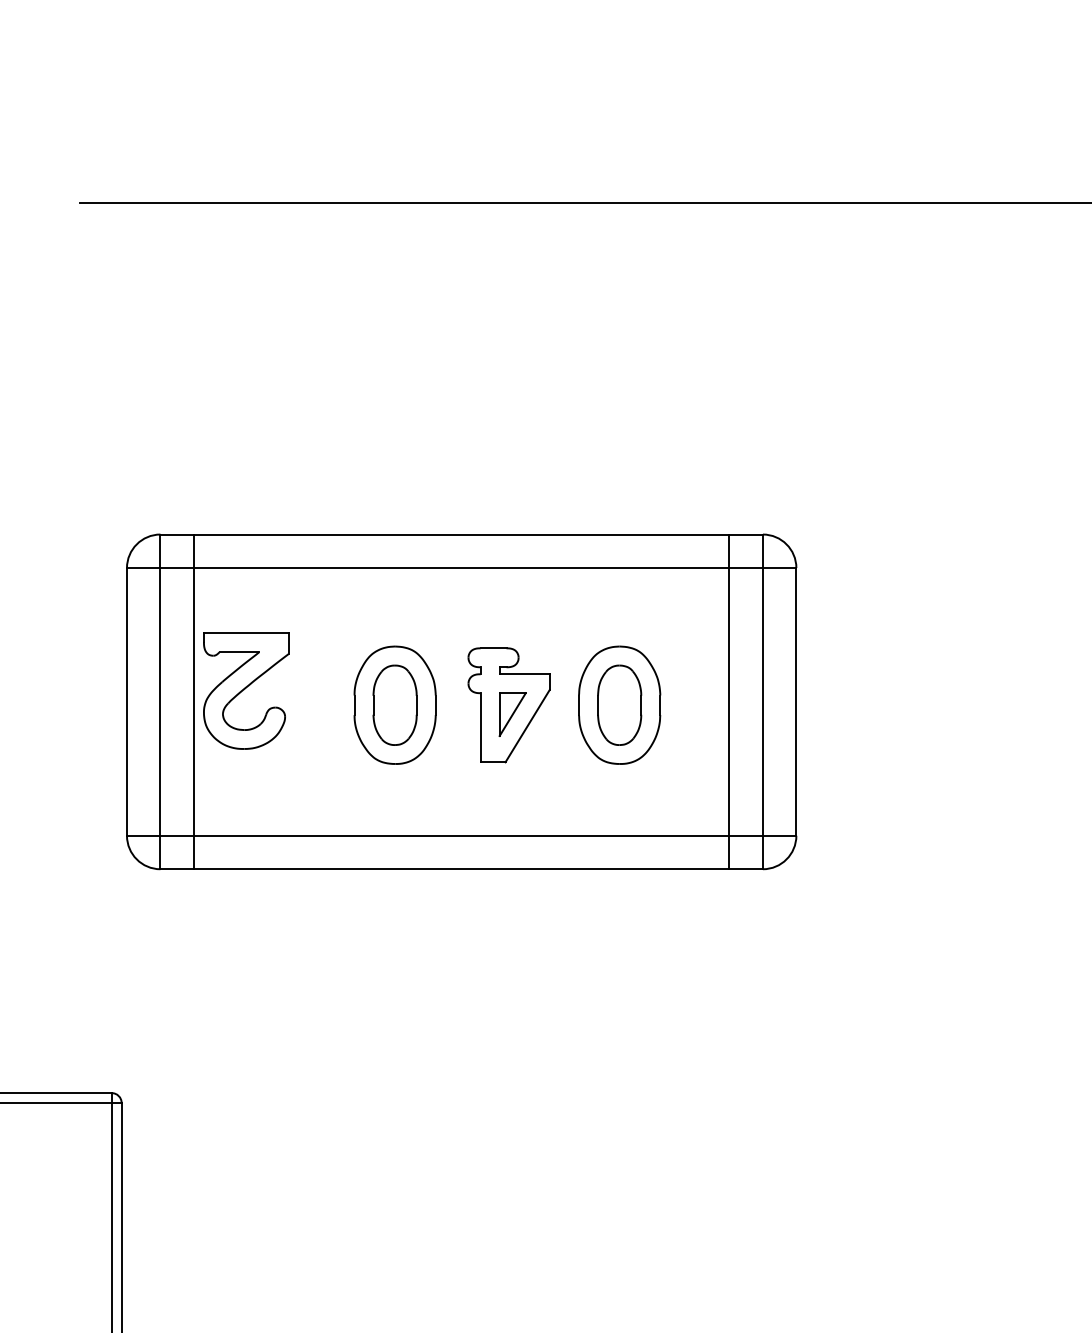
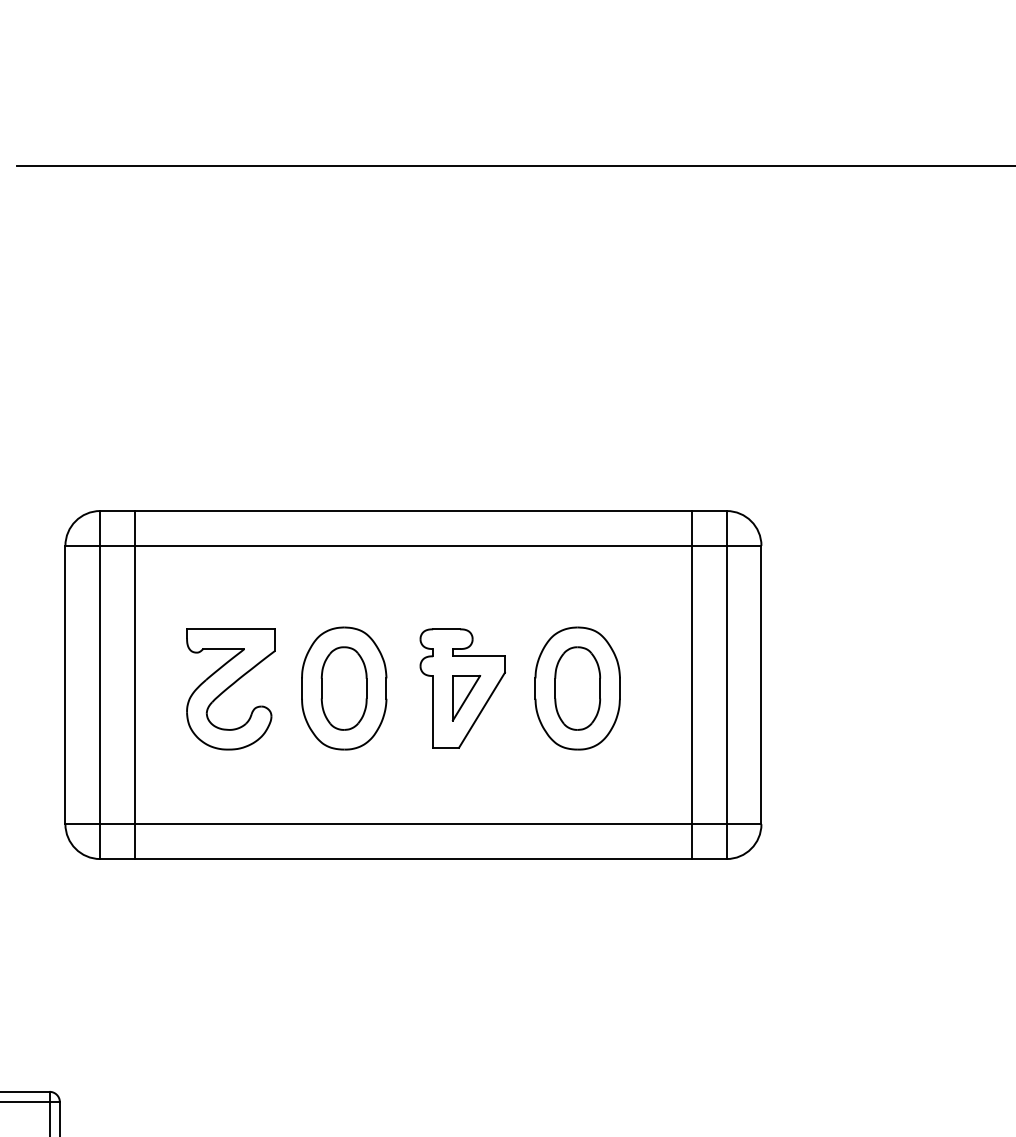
part: (246, 690) -> (231, 688), moved

